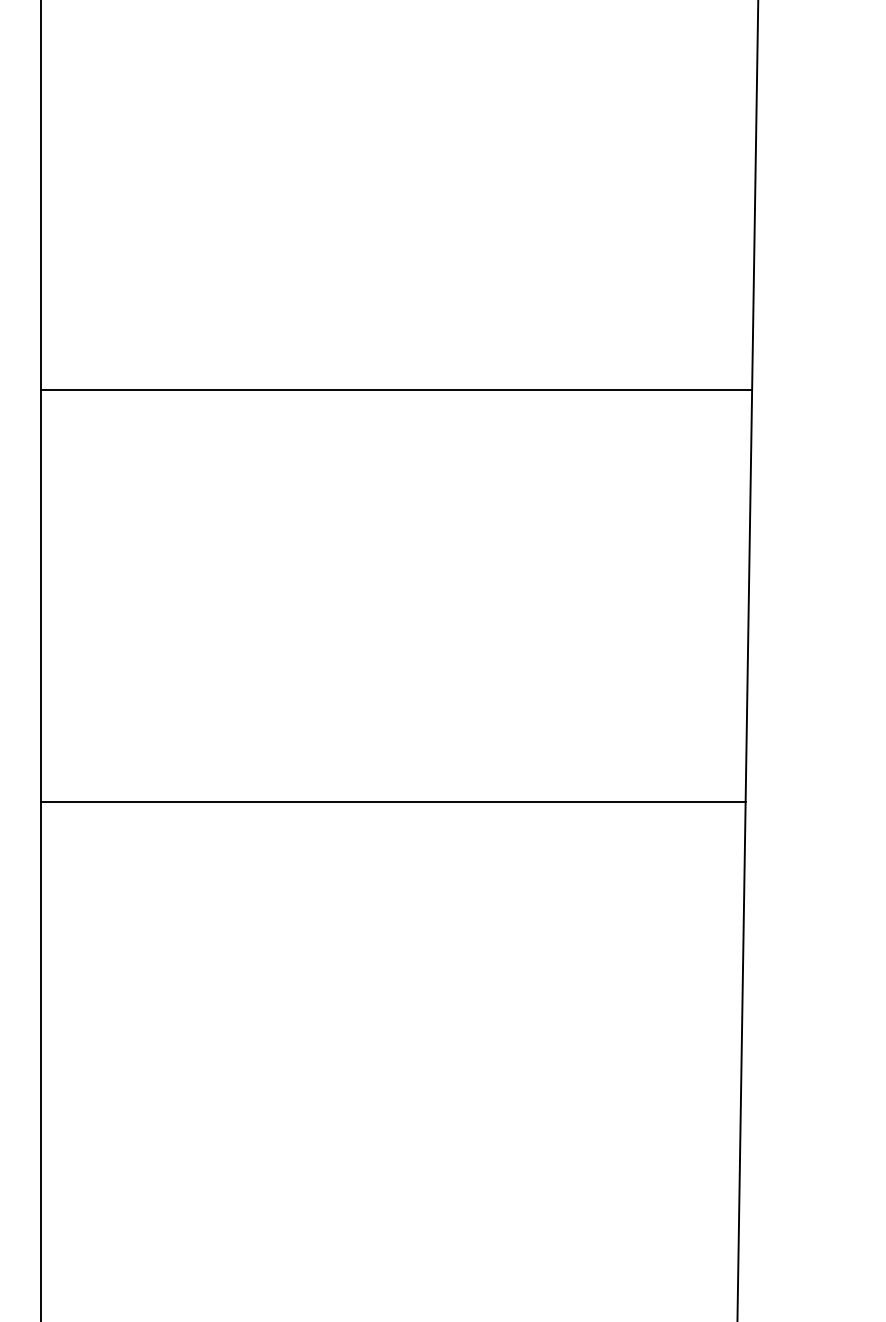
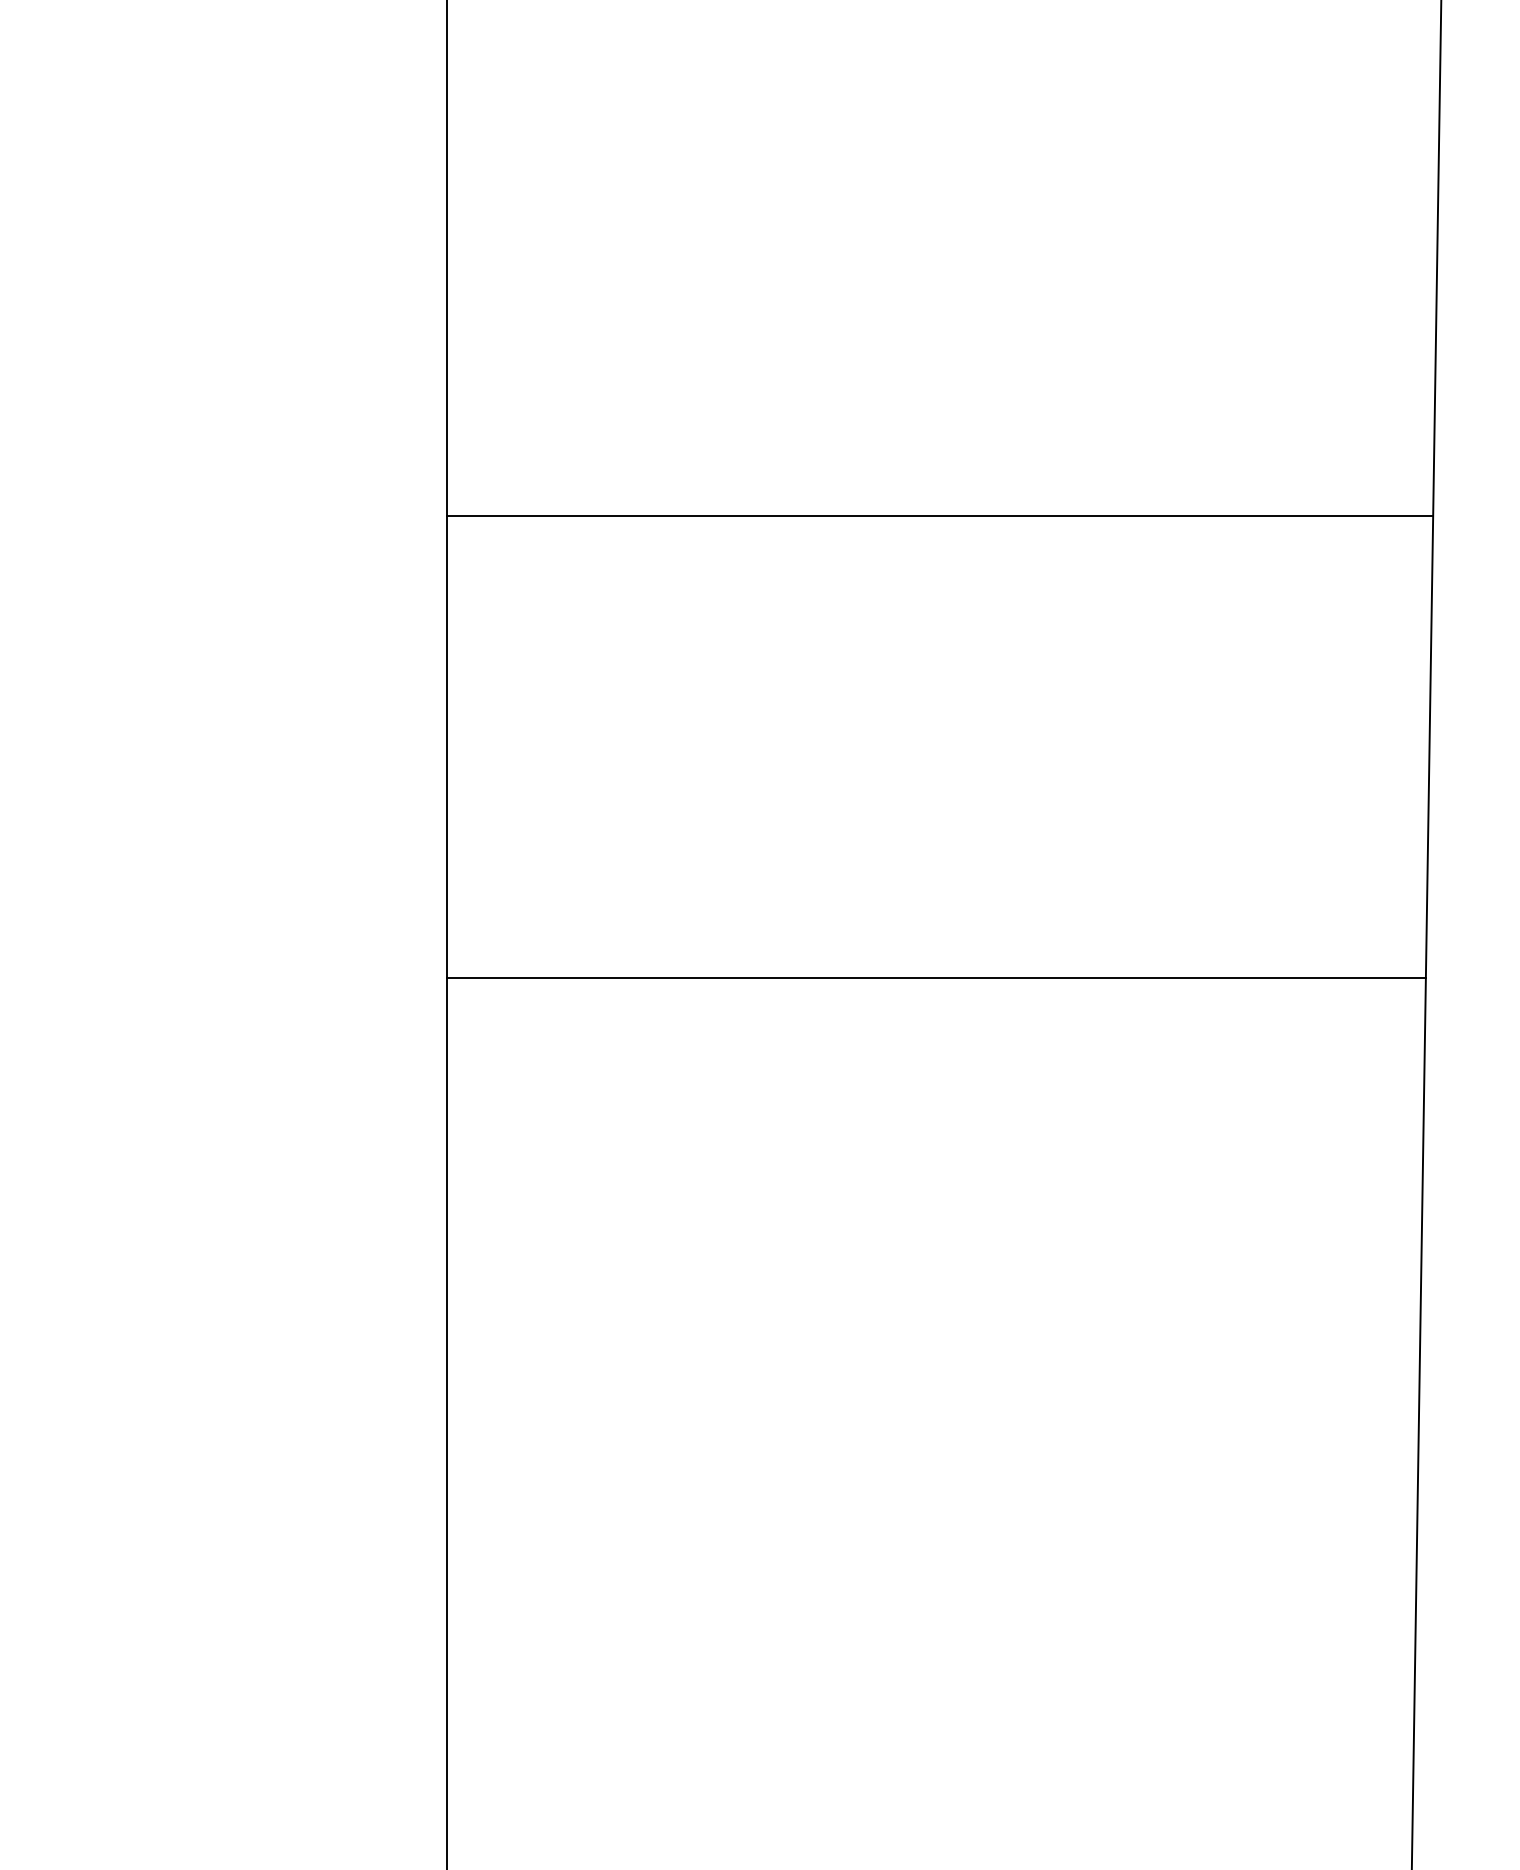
line: (395, 390) -> (939, 515), moved
line: (392, 802) -> (935, 977), moved

